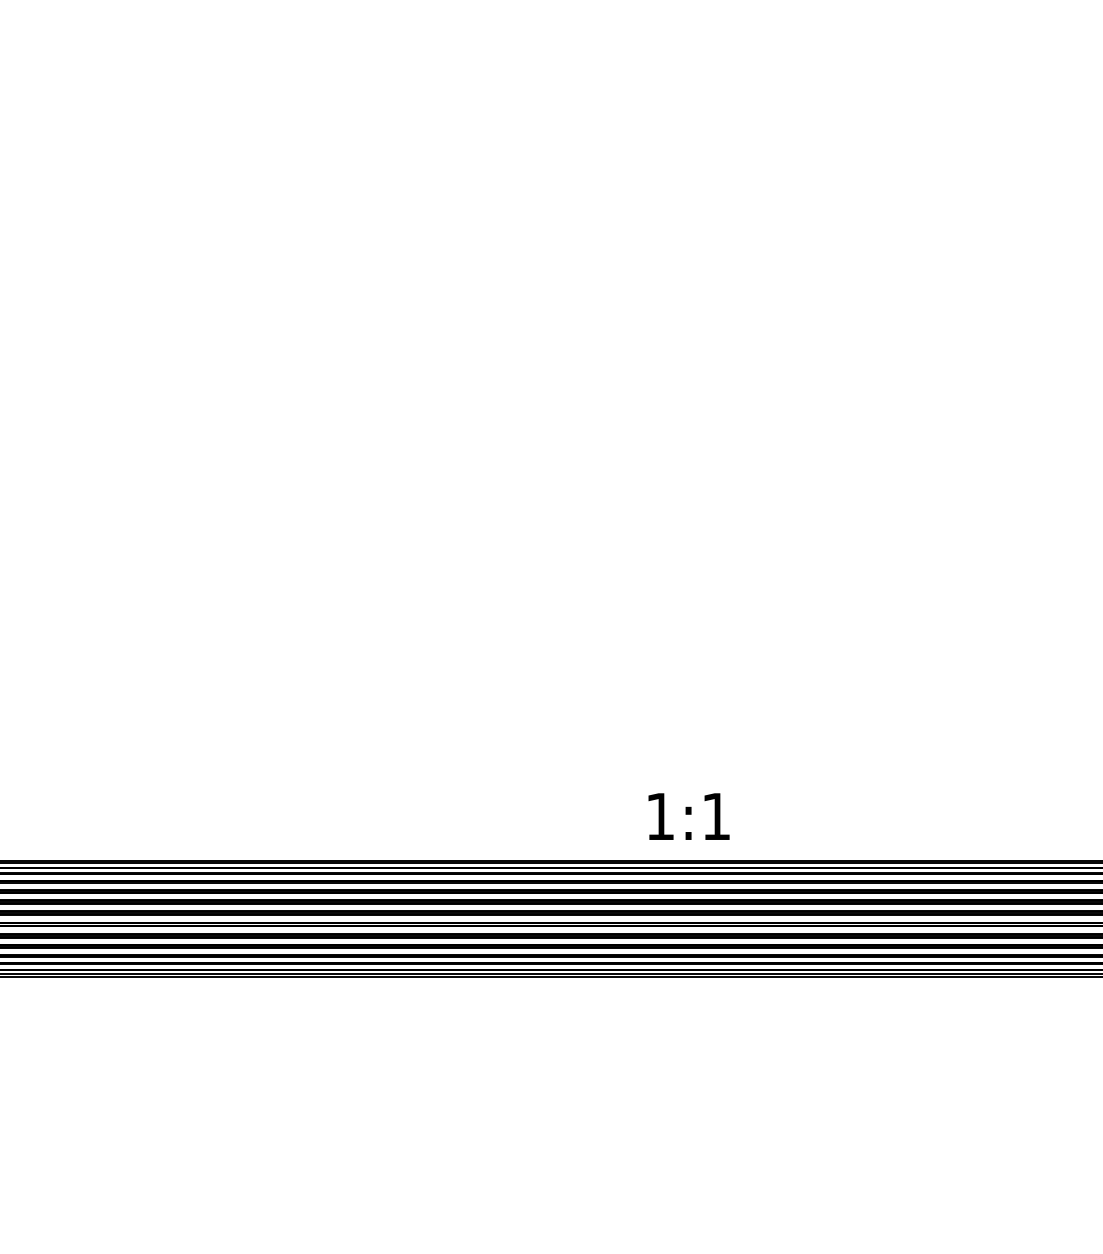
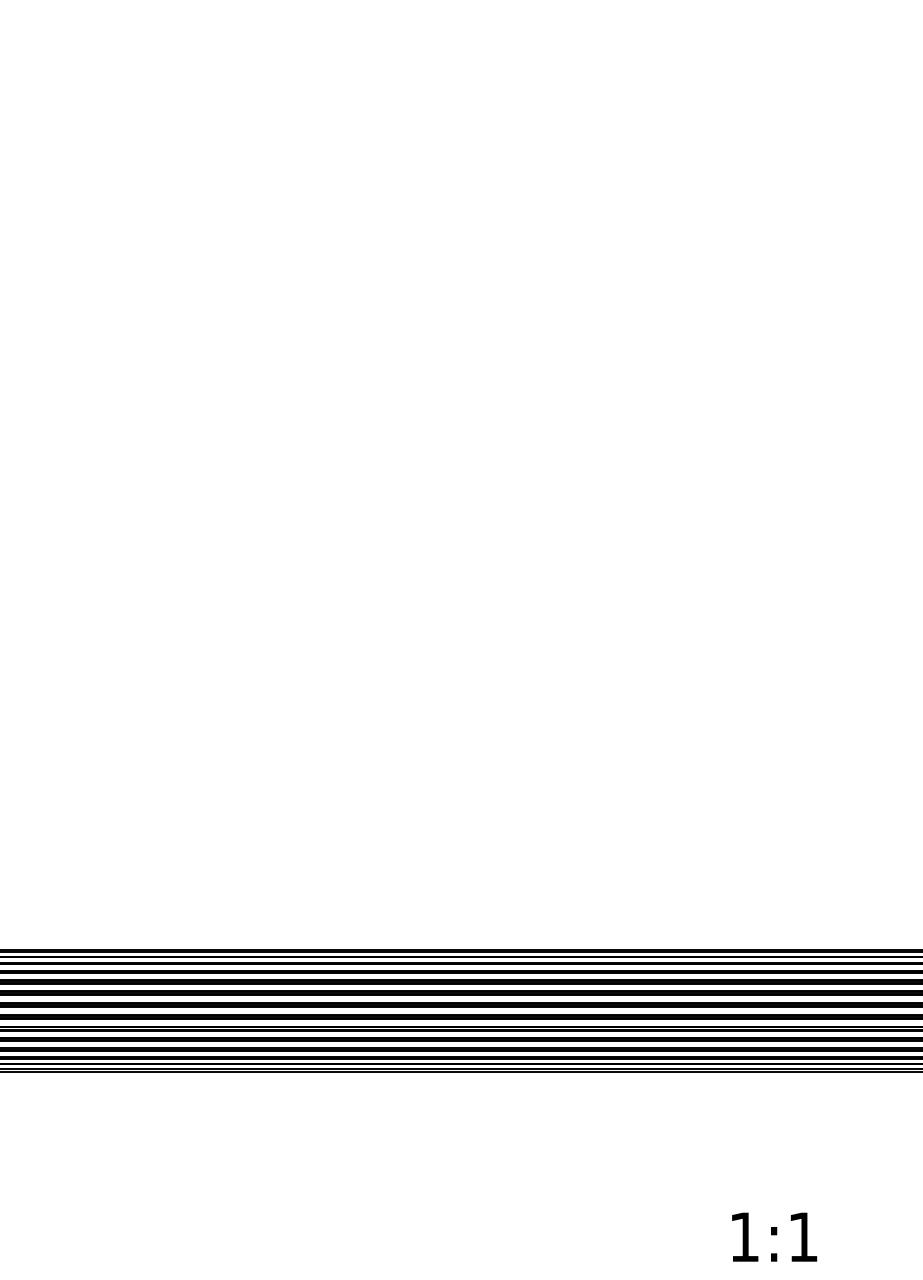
text: (688, 816) -> (774, 1237), moved

